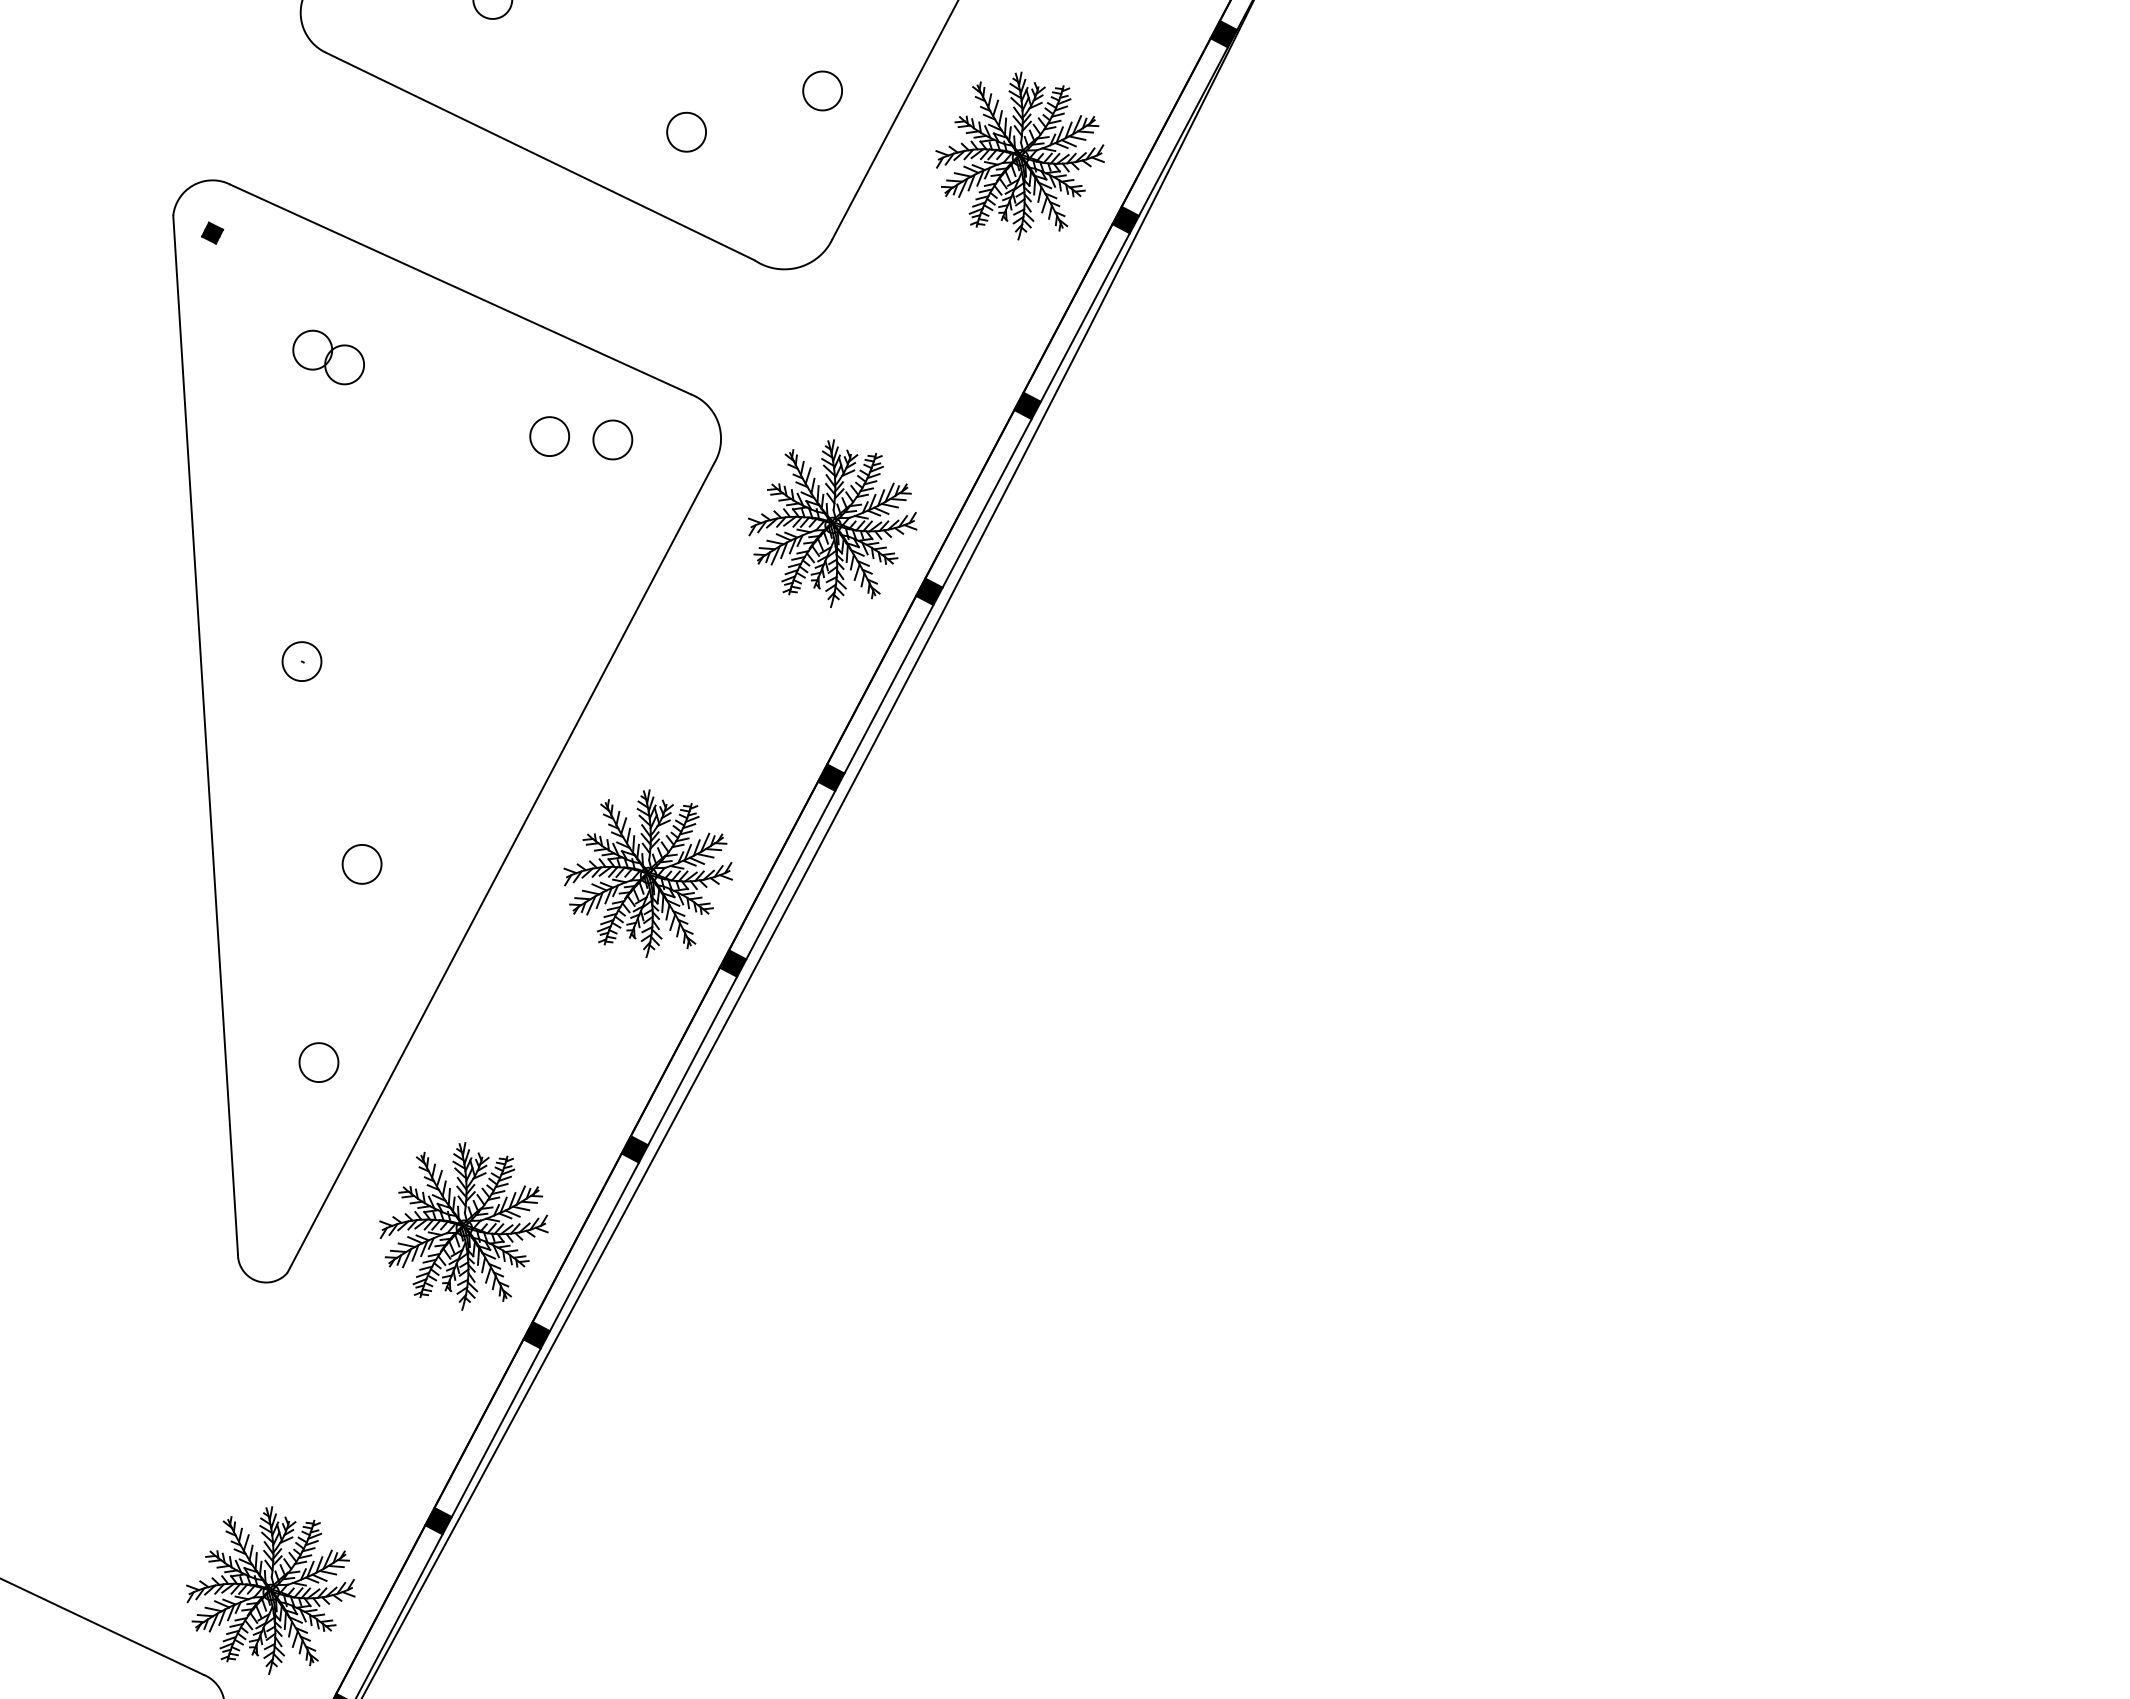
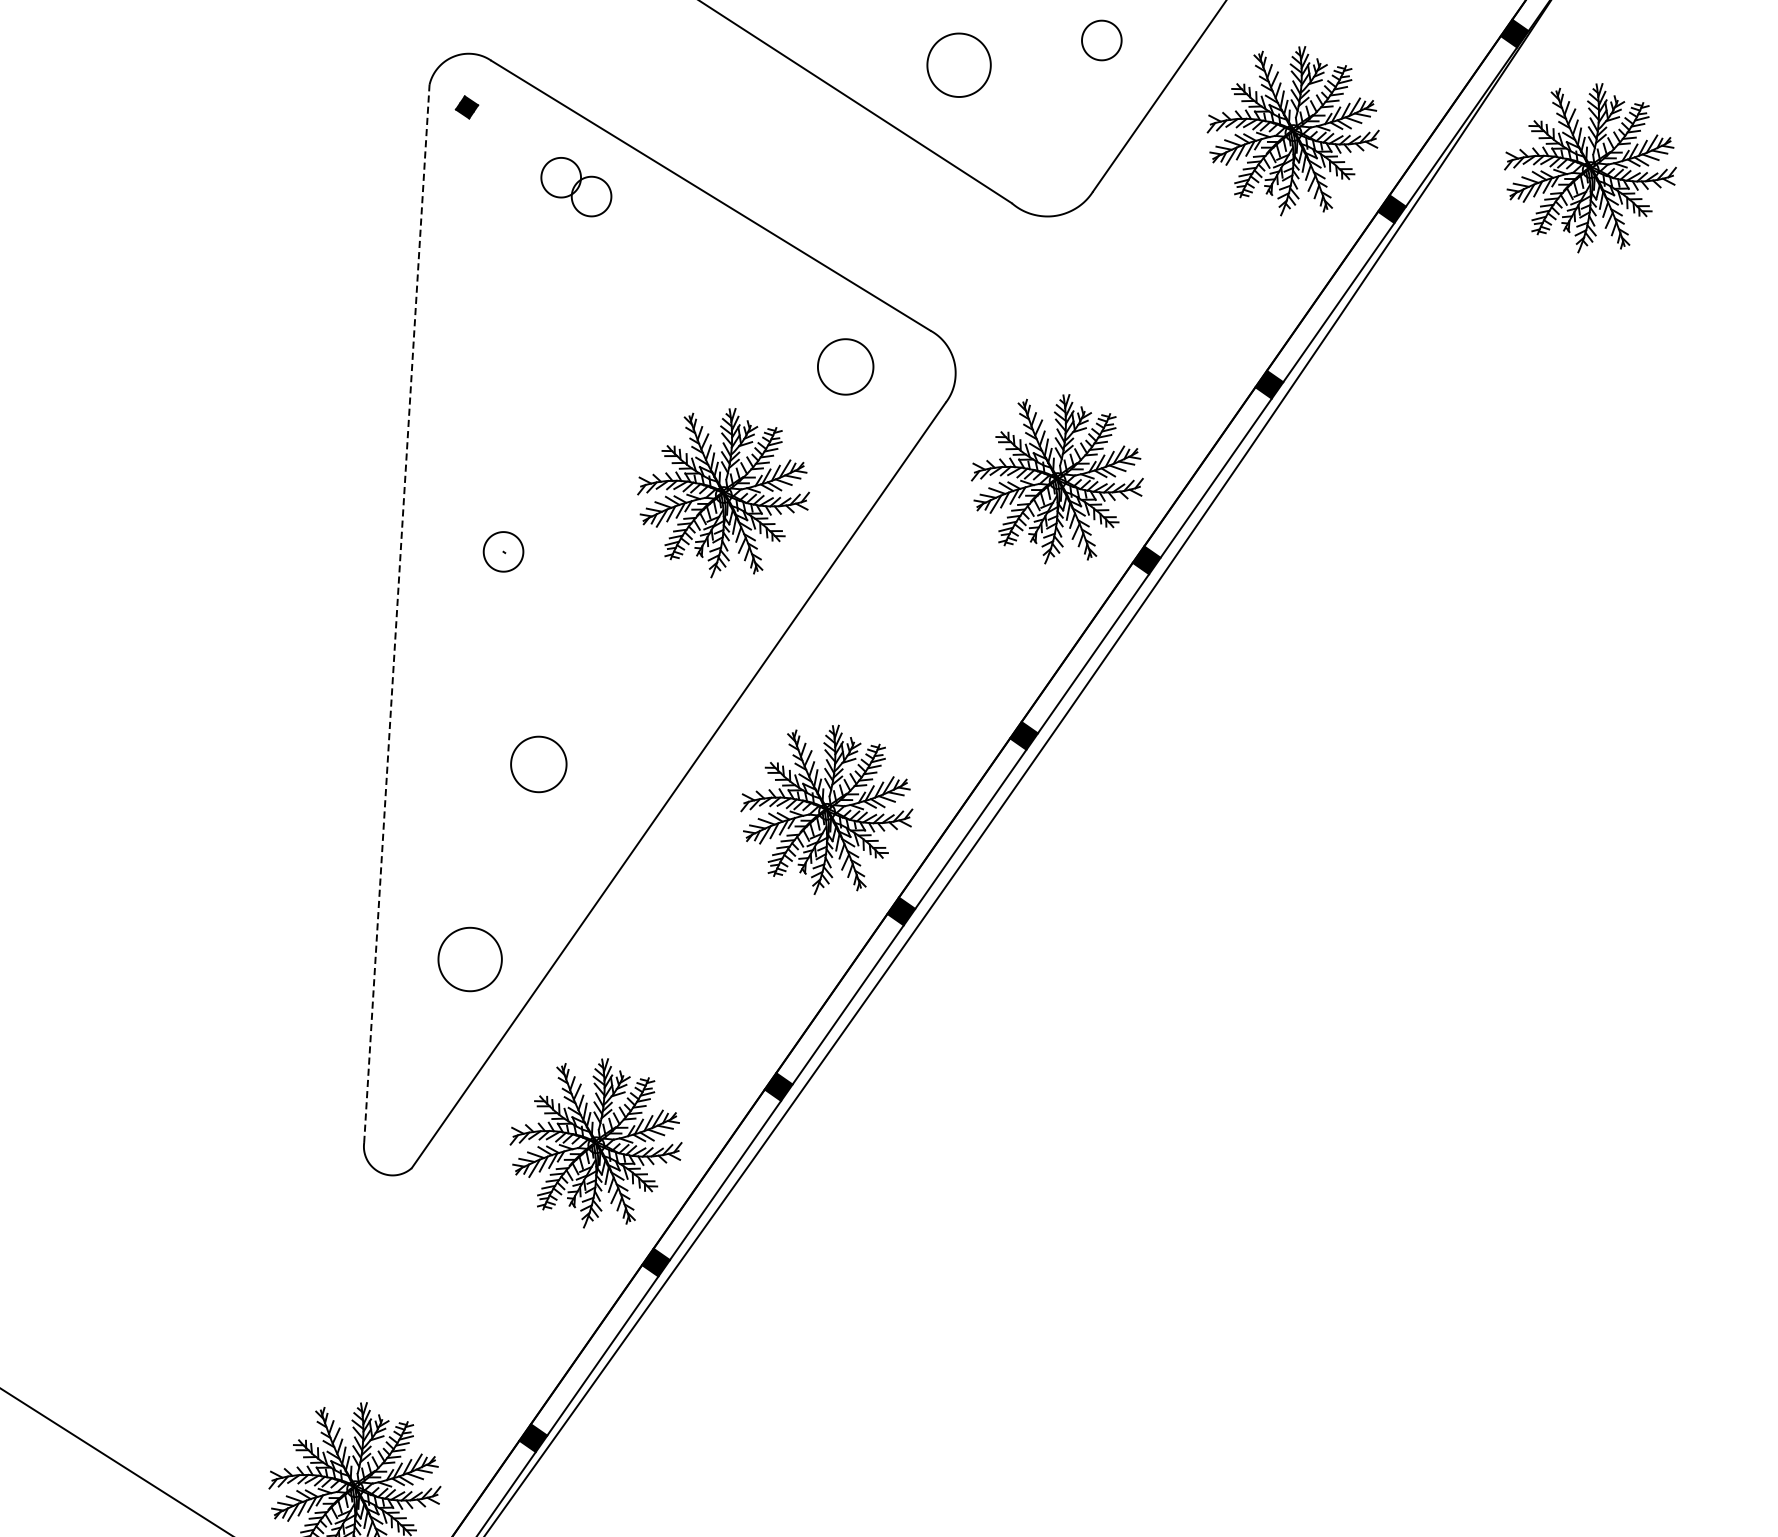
part: (686, 131) -> (959, 64), size x1.6
part: (1313, 155) -> (1589, 167), added
part: (328, 357) -> (576, 187), moved
part: (549, 436) -> (782, 355), removed
part: (612, 439) -> (845, 366), size x1.4
part: (508, 577) -> (722, 492), added
line: (205, 734) -> (396, 613), solid -> dashed
part: (361, 864) -> (538, 764), size x1.4
part: (318, 1062) -> (469, 959), size x1.6

